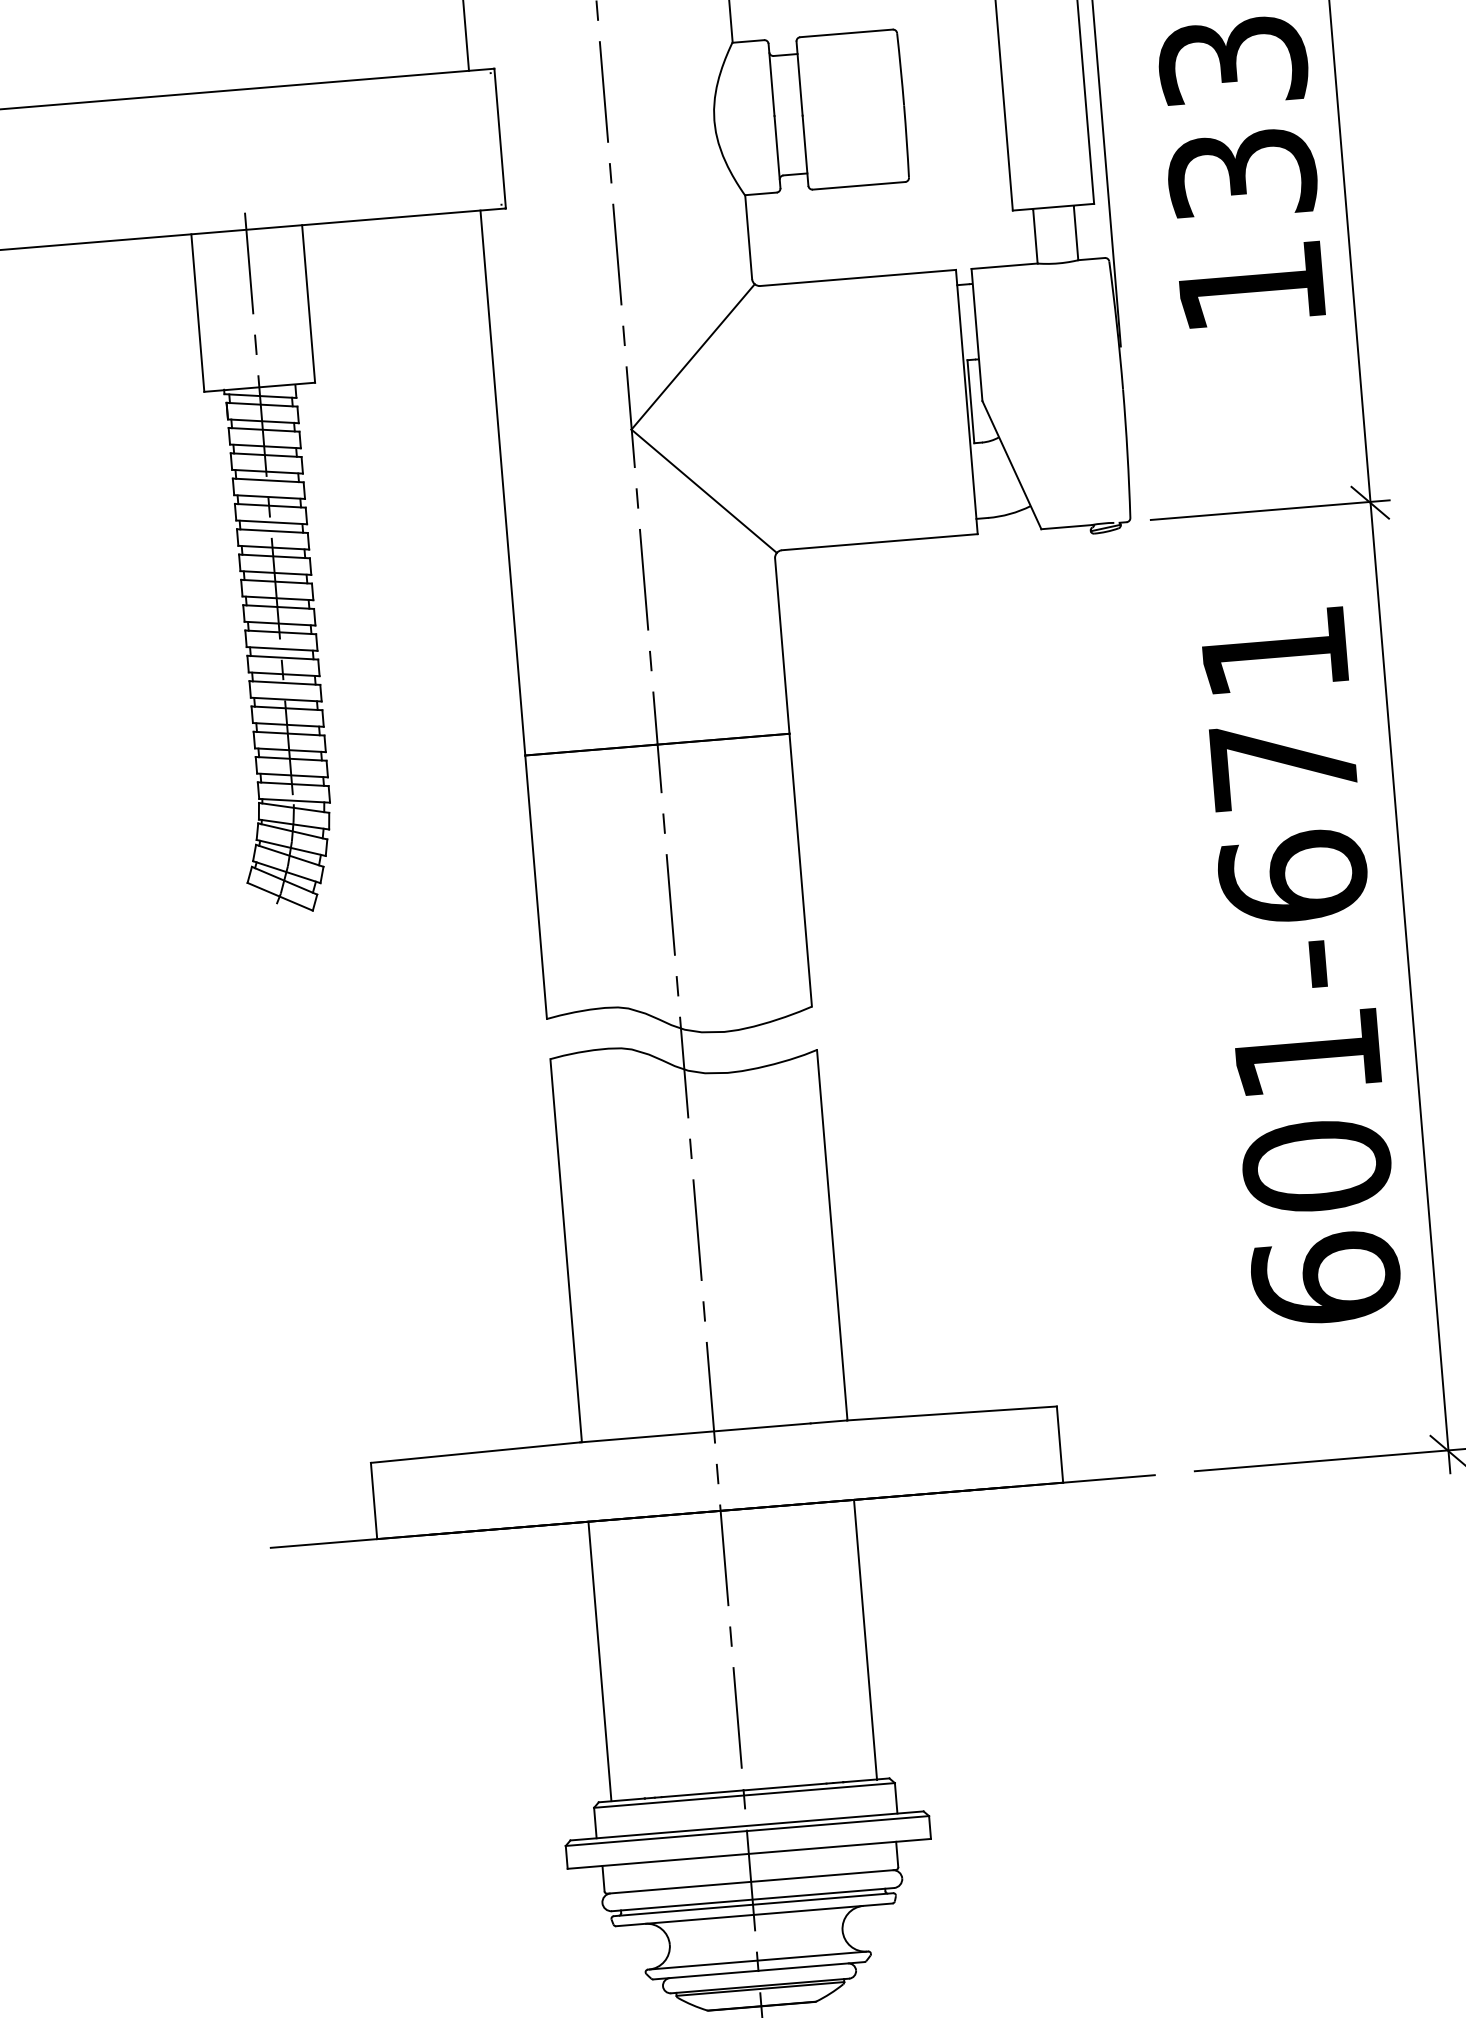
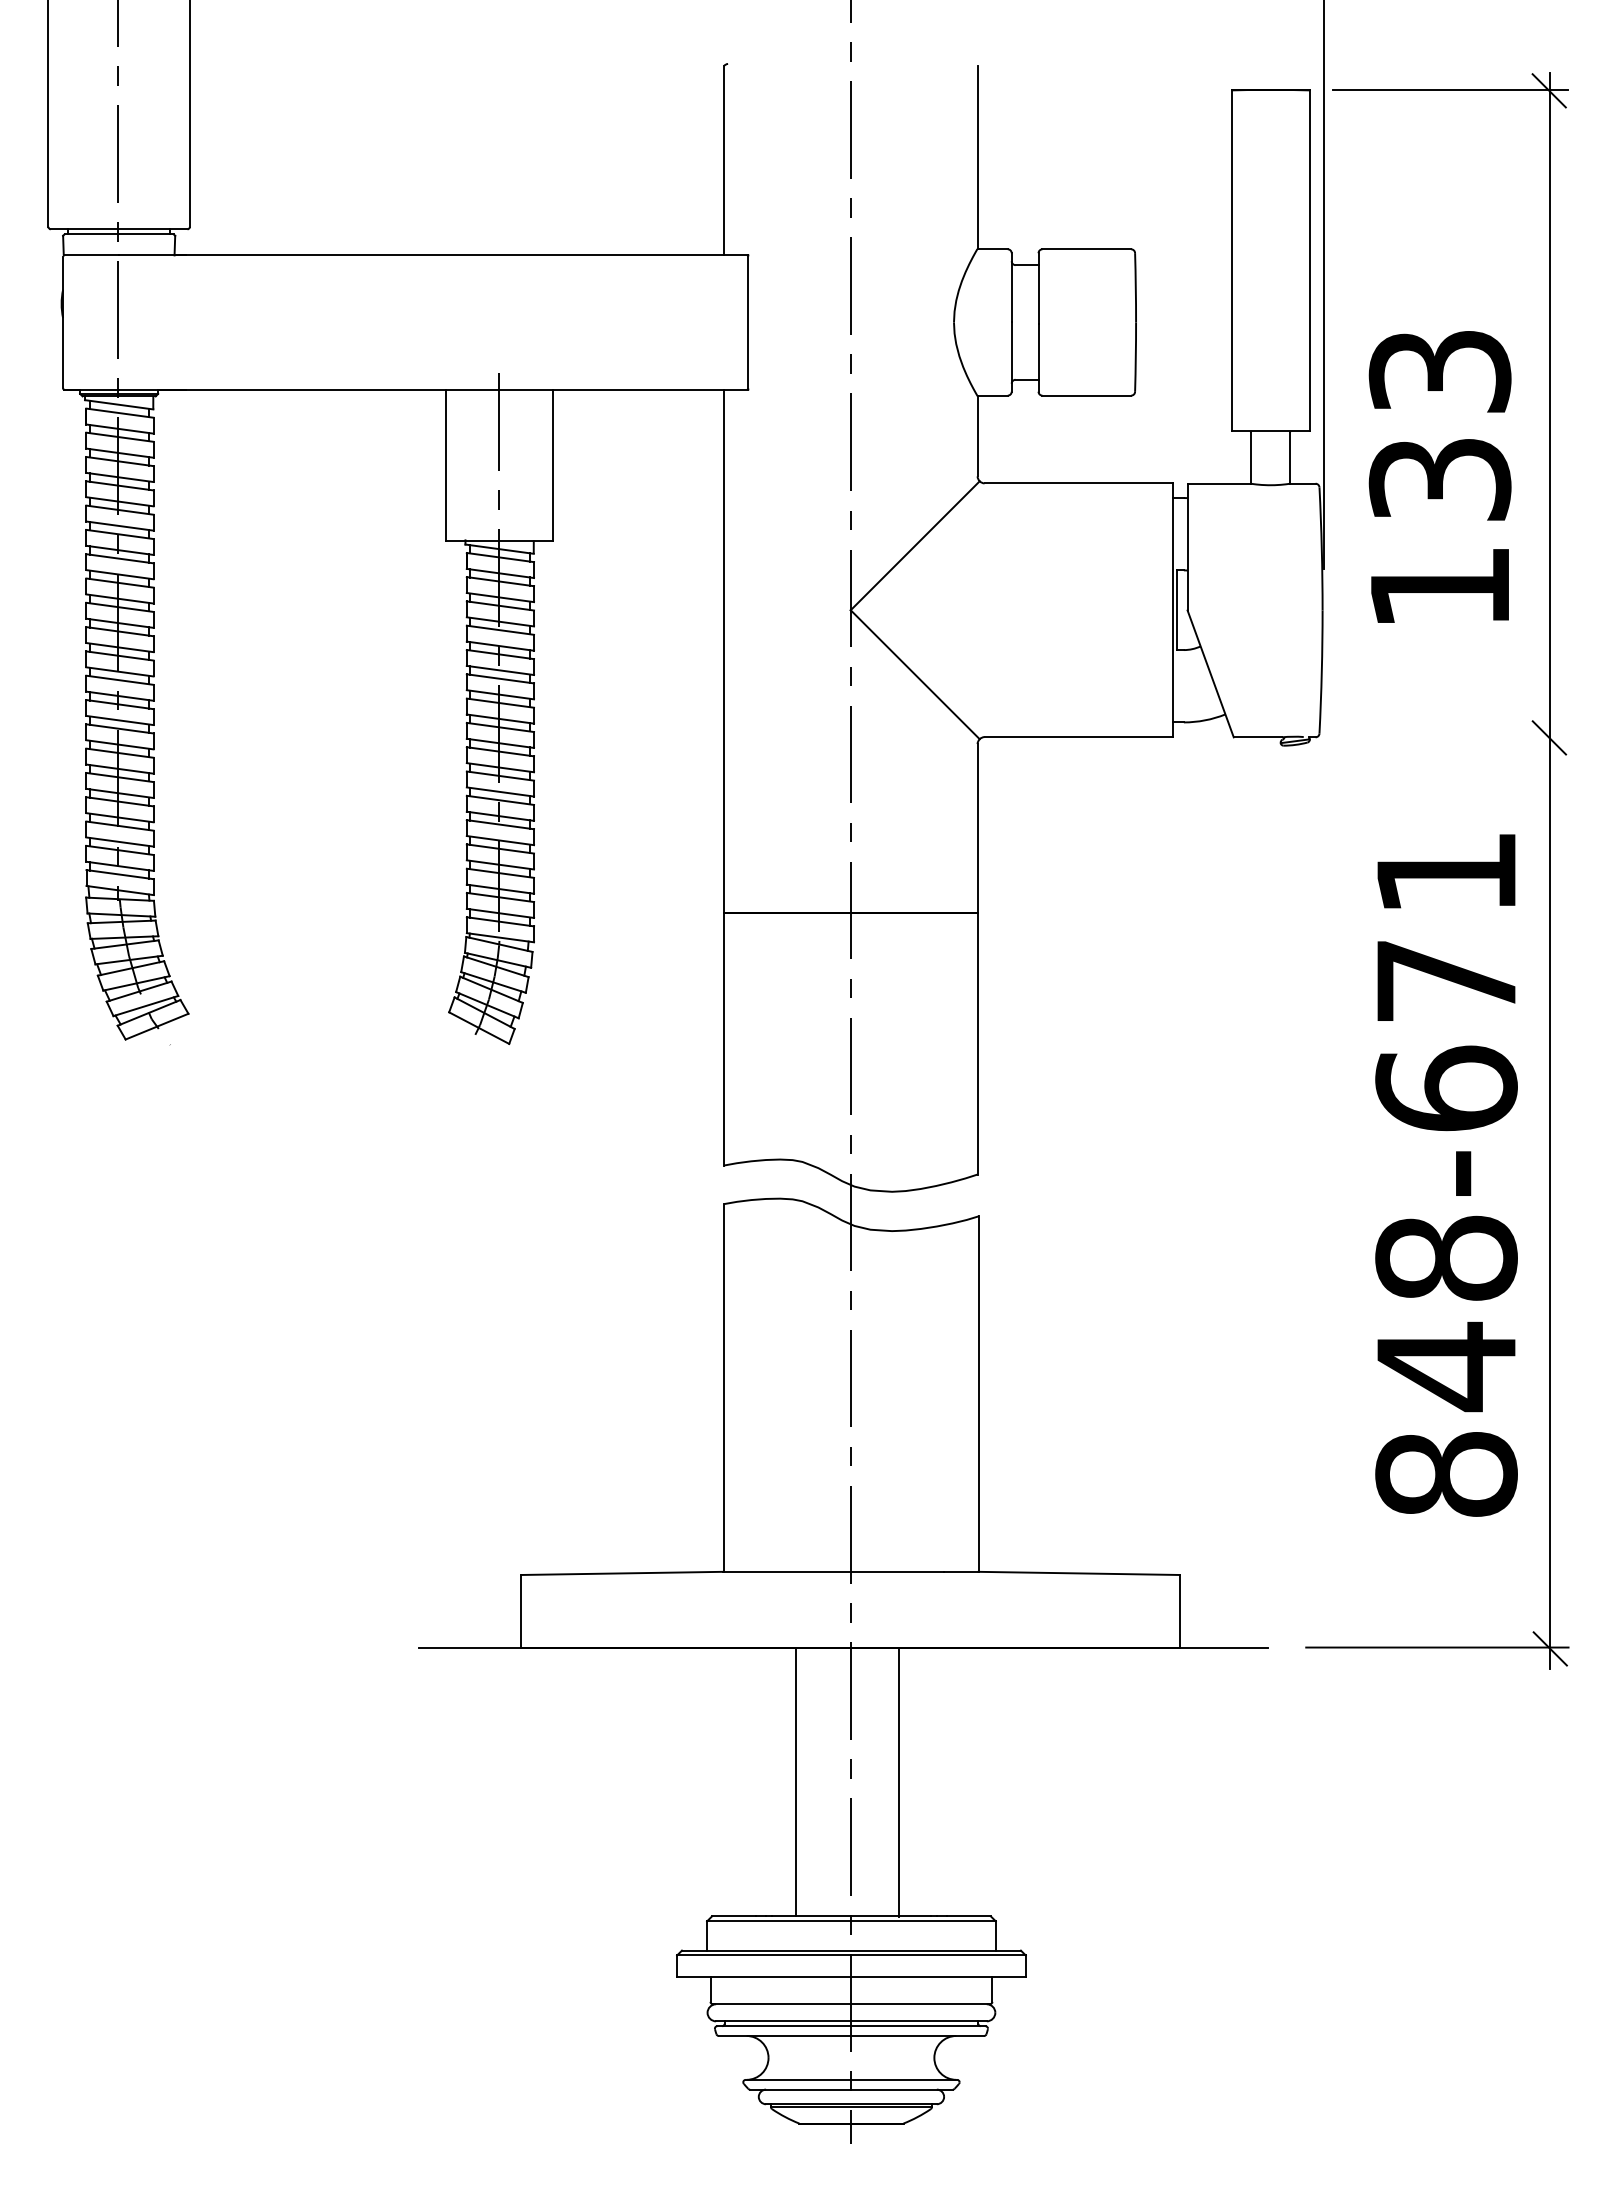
text: (1241, 171) -> (1439, 476), moved
line: (1270, 510) -> (1453, 737), removed
text: (1316, 1165) -> (1446, 1365), 601-671 -> 848-671
line: (866, 1639) -> (899, 1782), moved
line: (600, 1661) -> (796, 1782), moved

